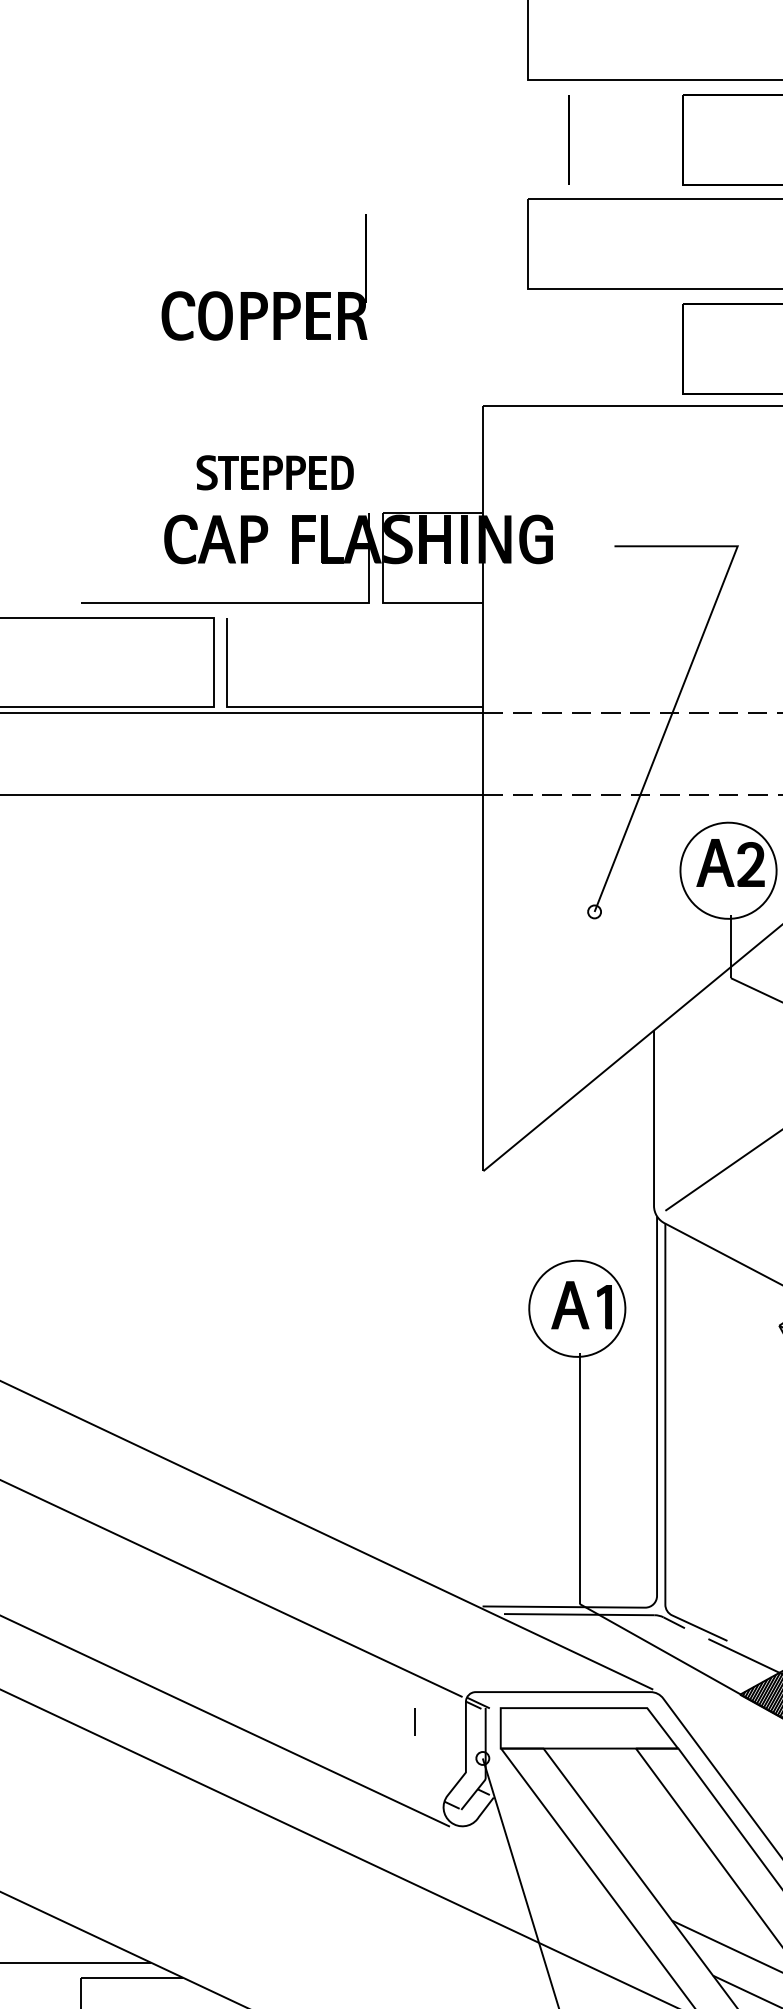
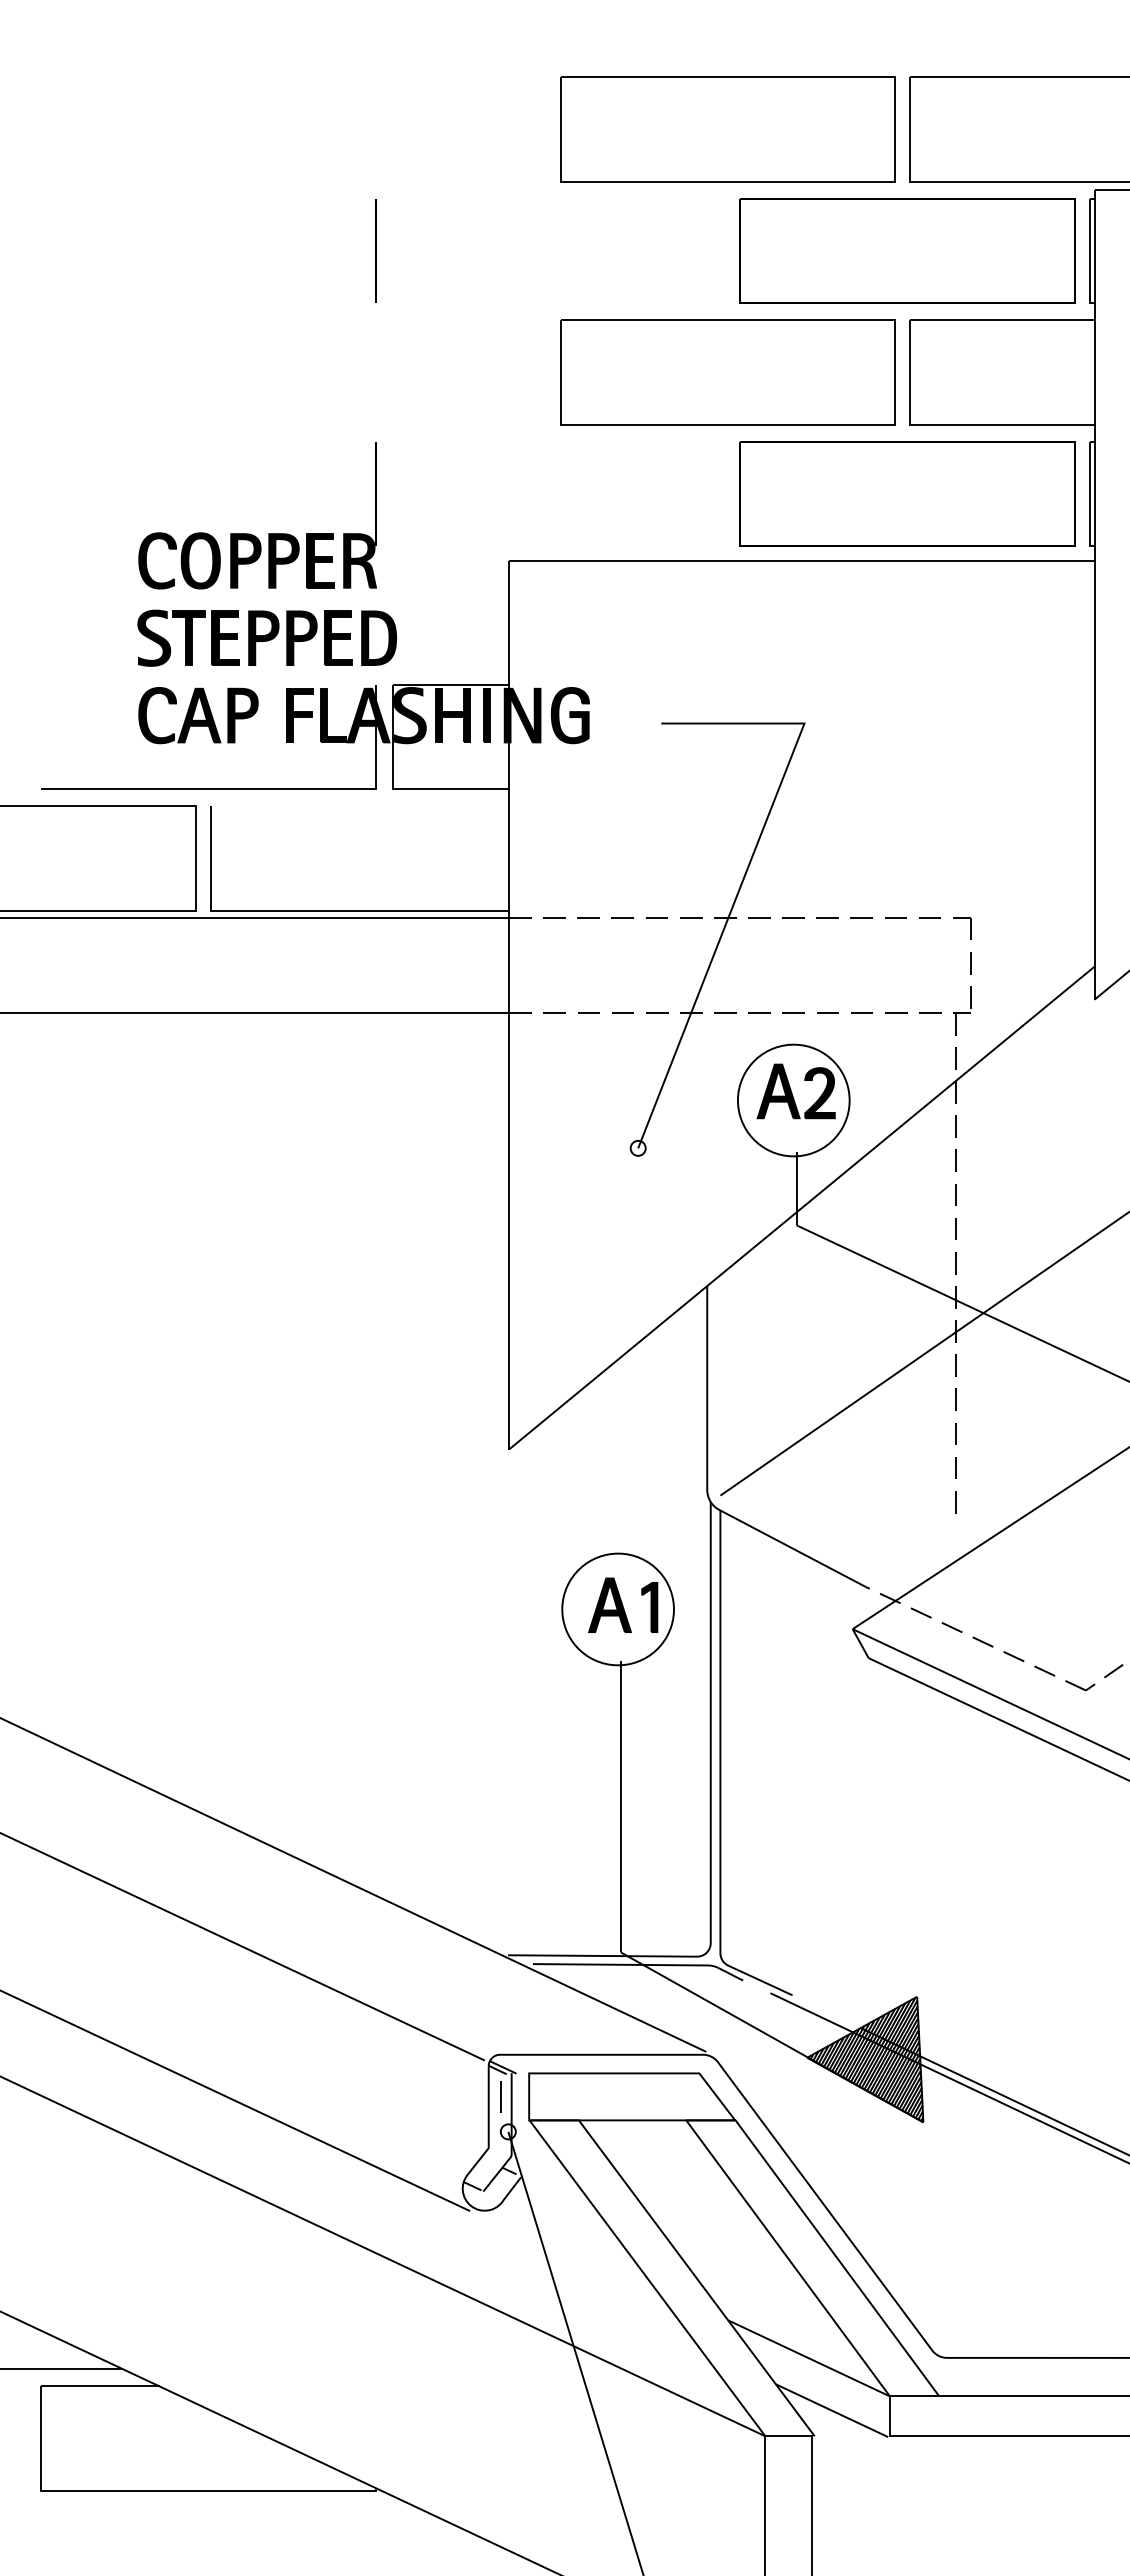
line: (568, 139) -> (375, 250), moved
part: (260, 293) -> (252, 534), moved
part: (274, 472) -> (266, 637), size x1.43
line: (414, 1721) -> (500, 2096), moved

